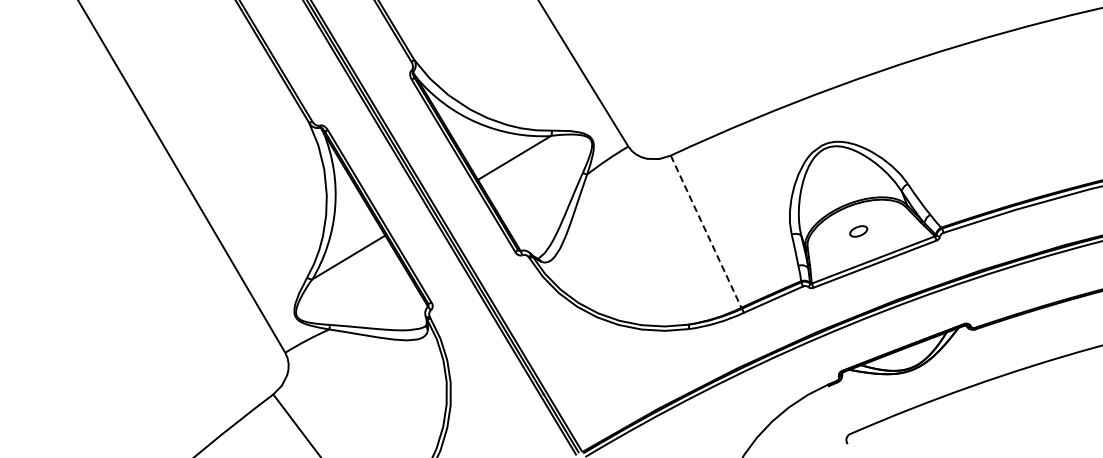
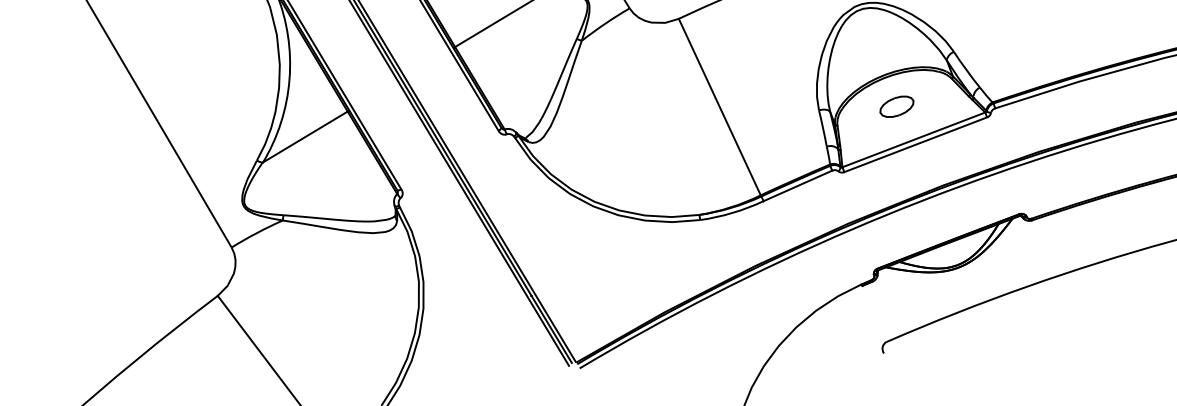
line: (706, 231) -> (720, 106), dashed -> solid
part: (858, 231) -> (896, 106), size x1.67

